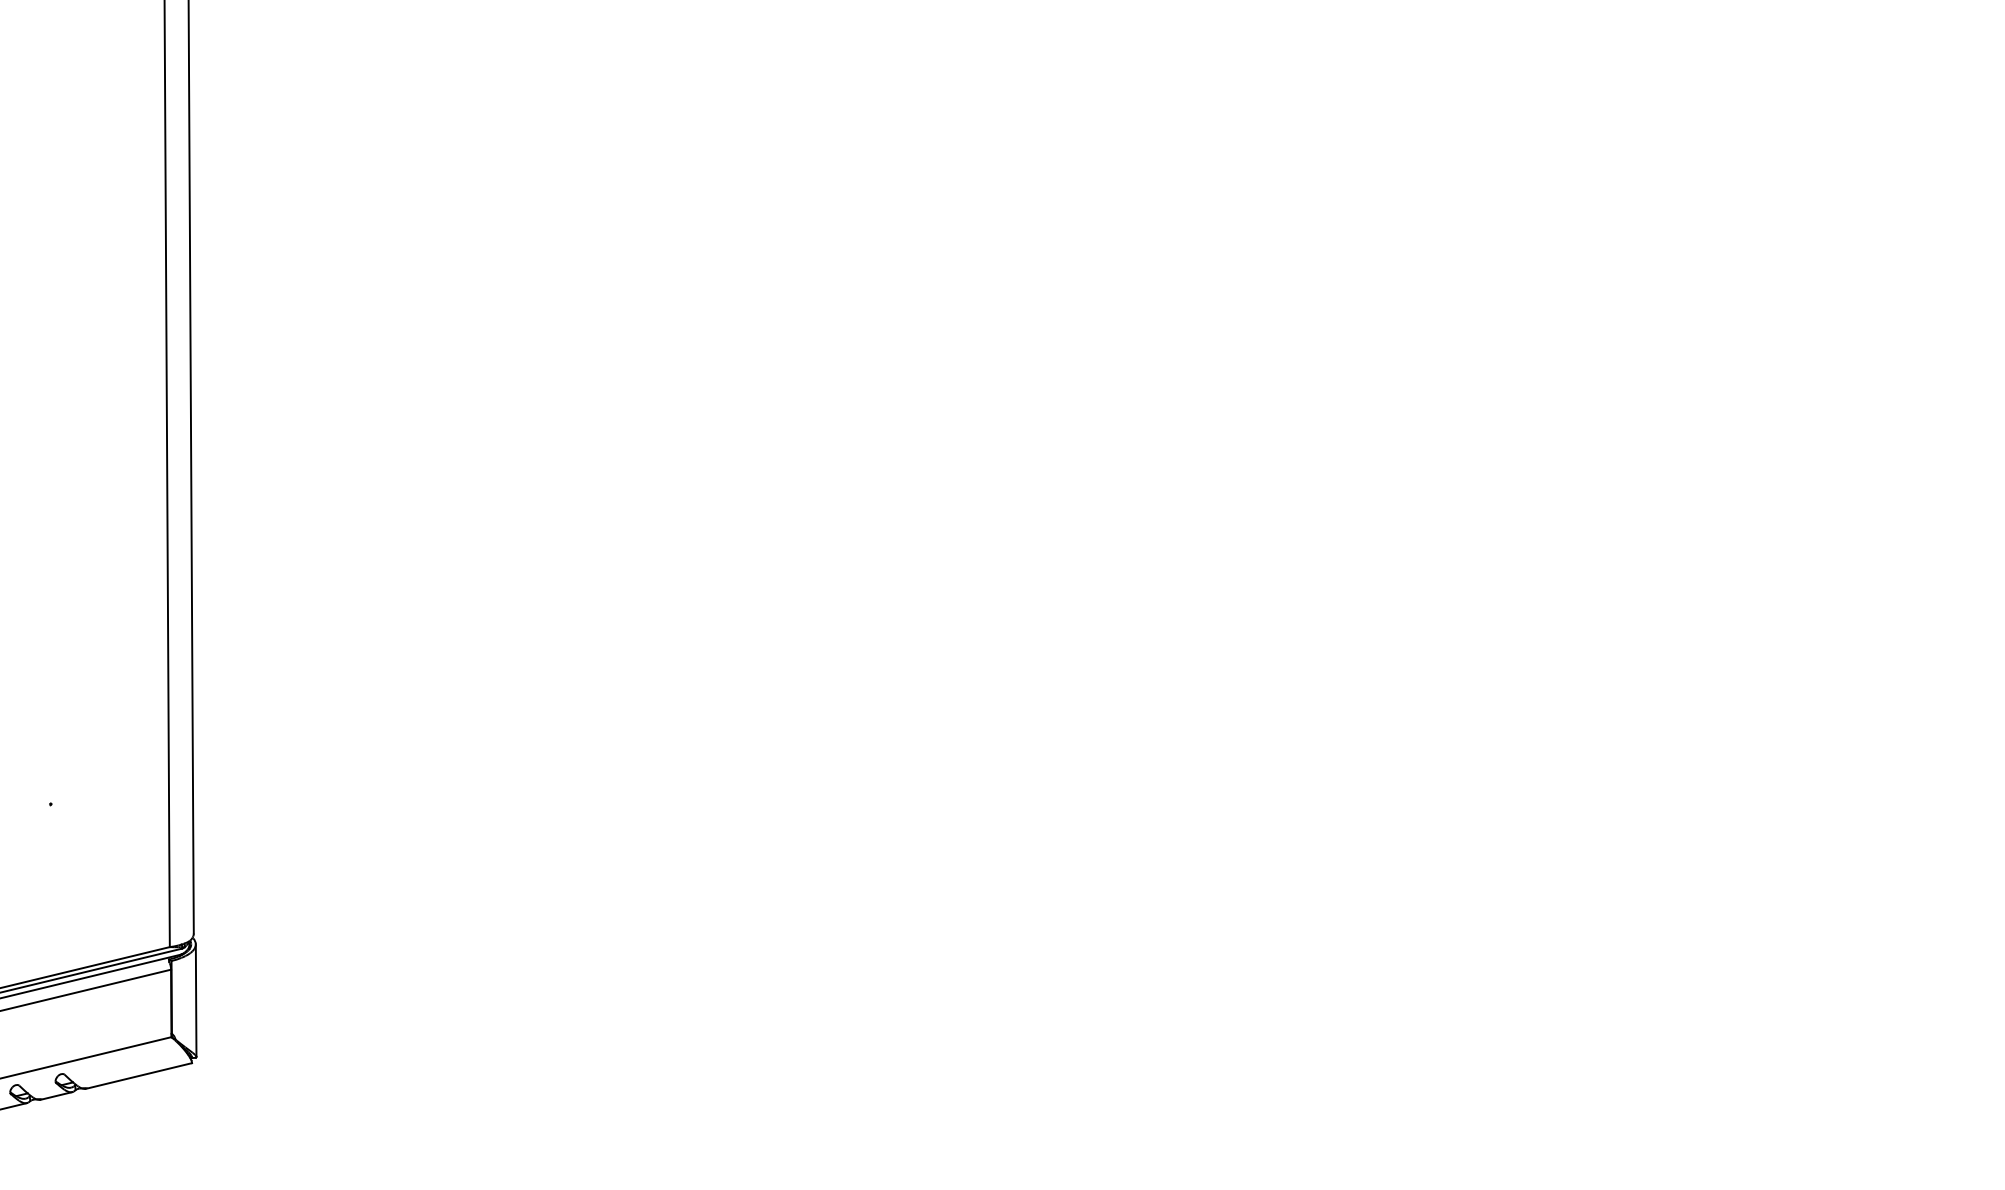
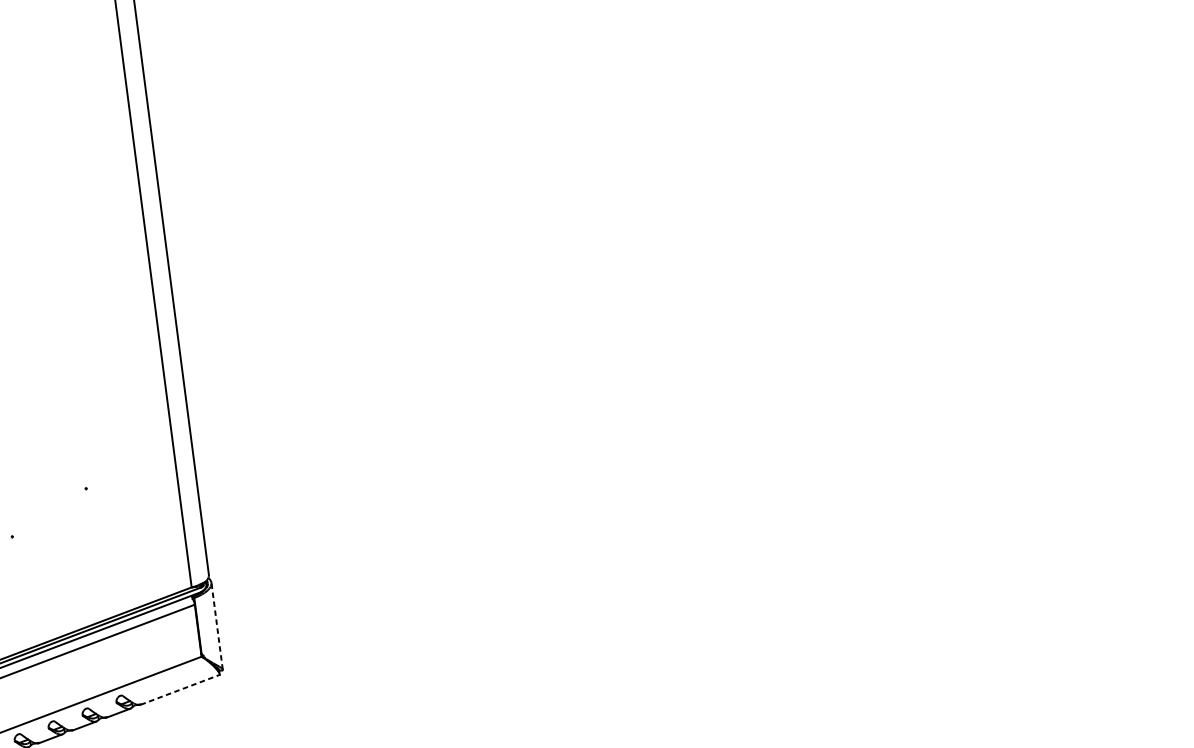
line: (196, 1000) -> (217, 626), solid -> dashed
line: (139, 1075) -> (180, 689), solid -> dashed

